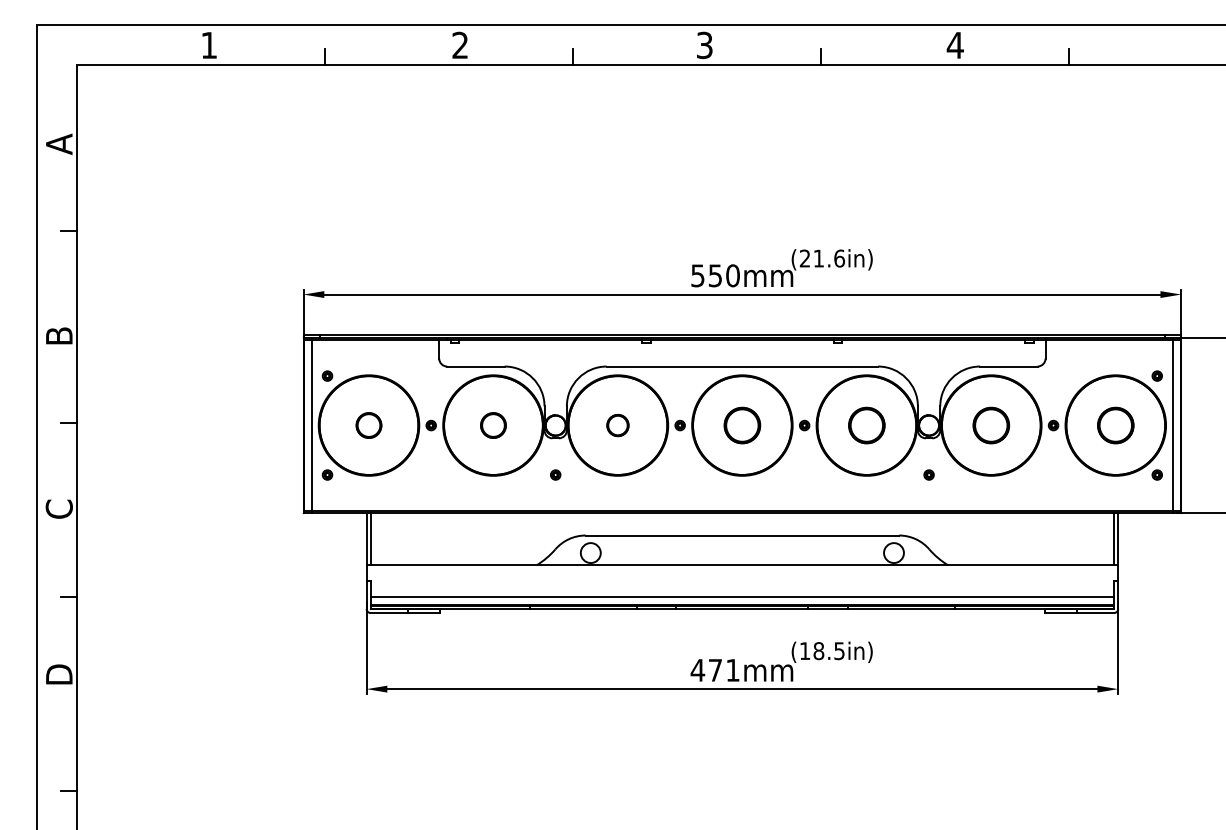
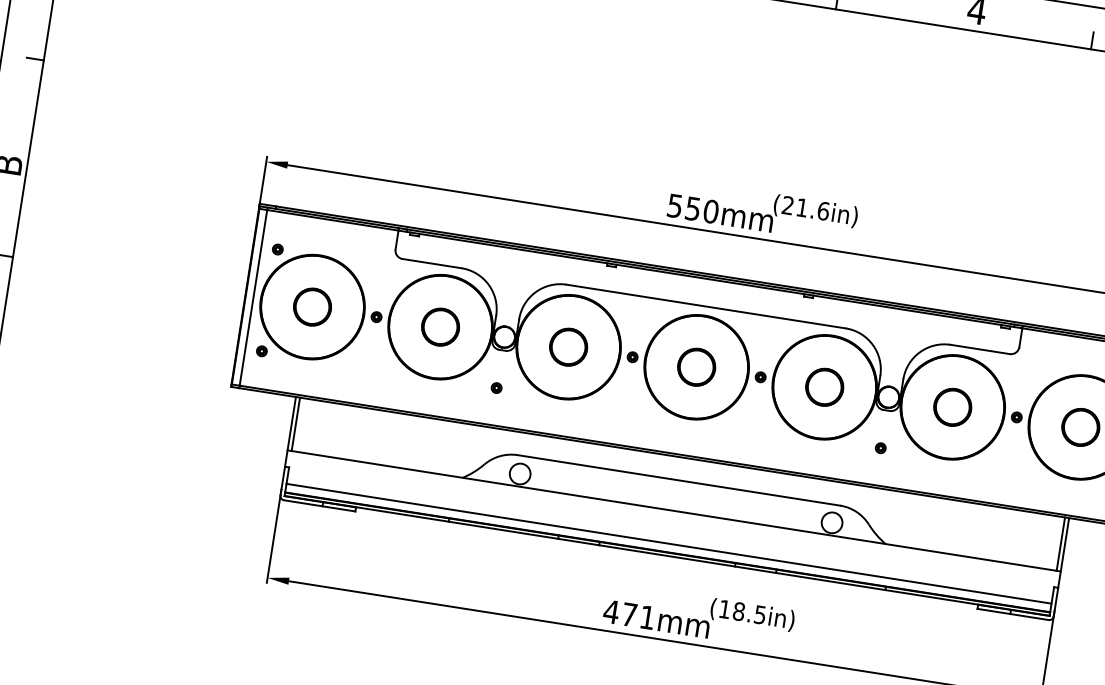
part: (368, 425) -> (312, 306), size x1.43
part: (493, 425) -> (440, 327), size x1.43
part: (617, 425) -> (568, 347), size x1.67

